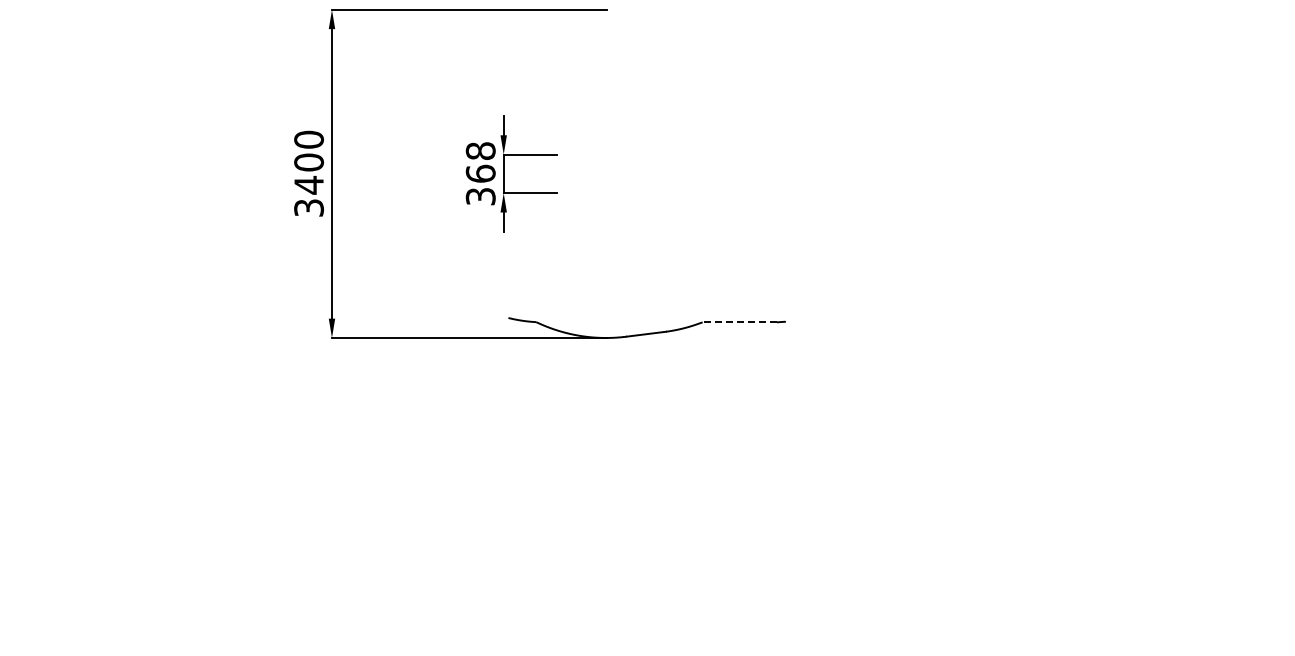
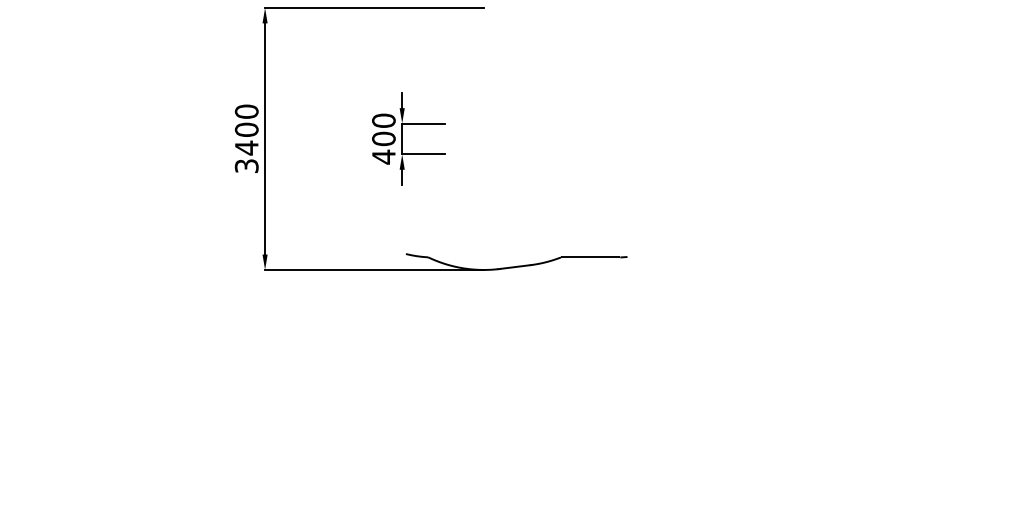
text: (480, 174) -> (383, 139), 368 -> 400
line: (739, 322) -> (590, 257), dashed -> solid

